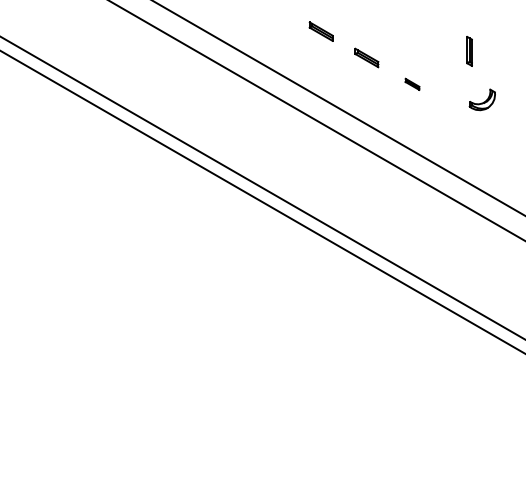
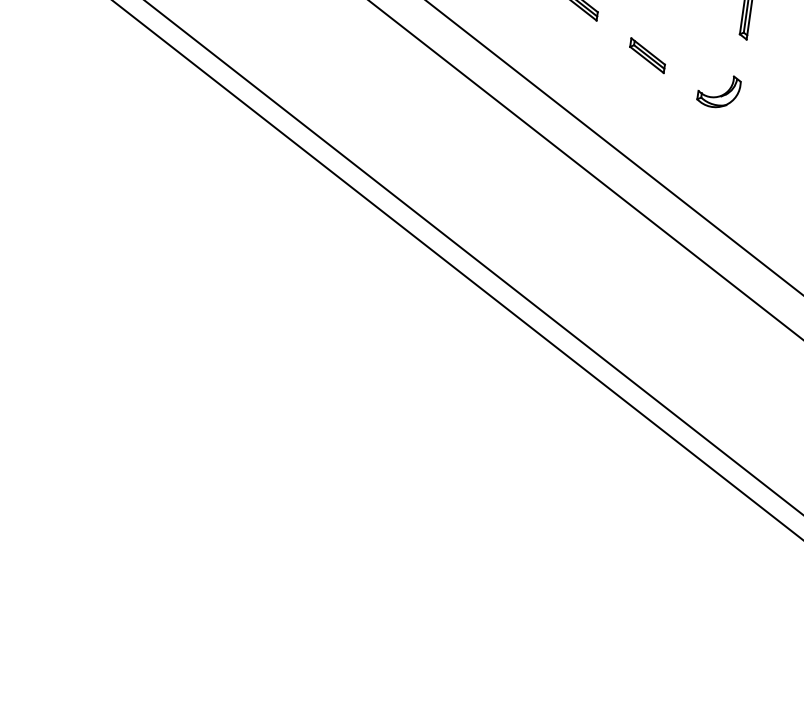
part: (412, 84) -> (647, 55), size x1.67
part: (481, 99) -> (717, 90), moved

